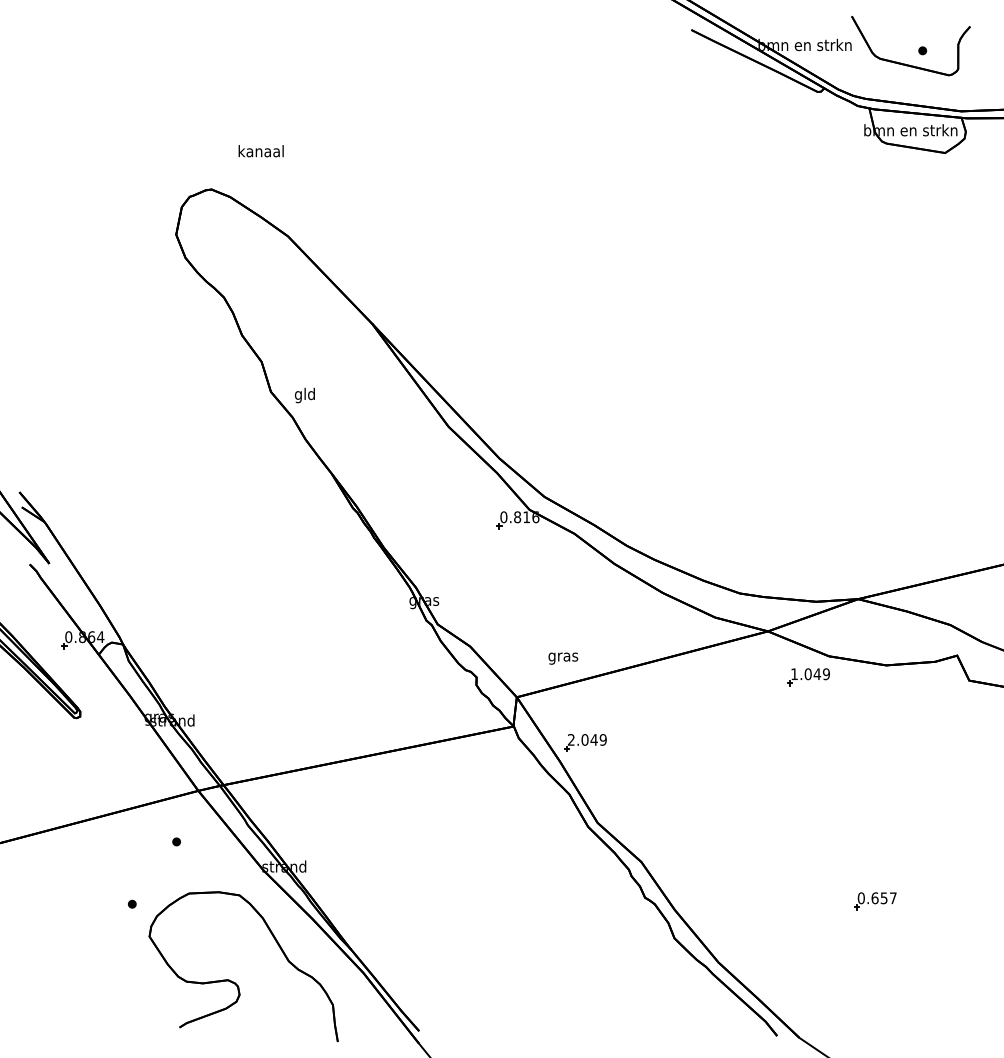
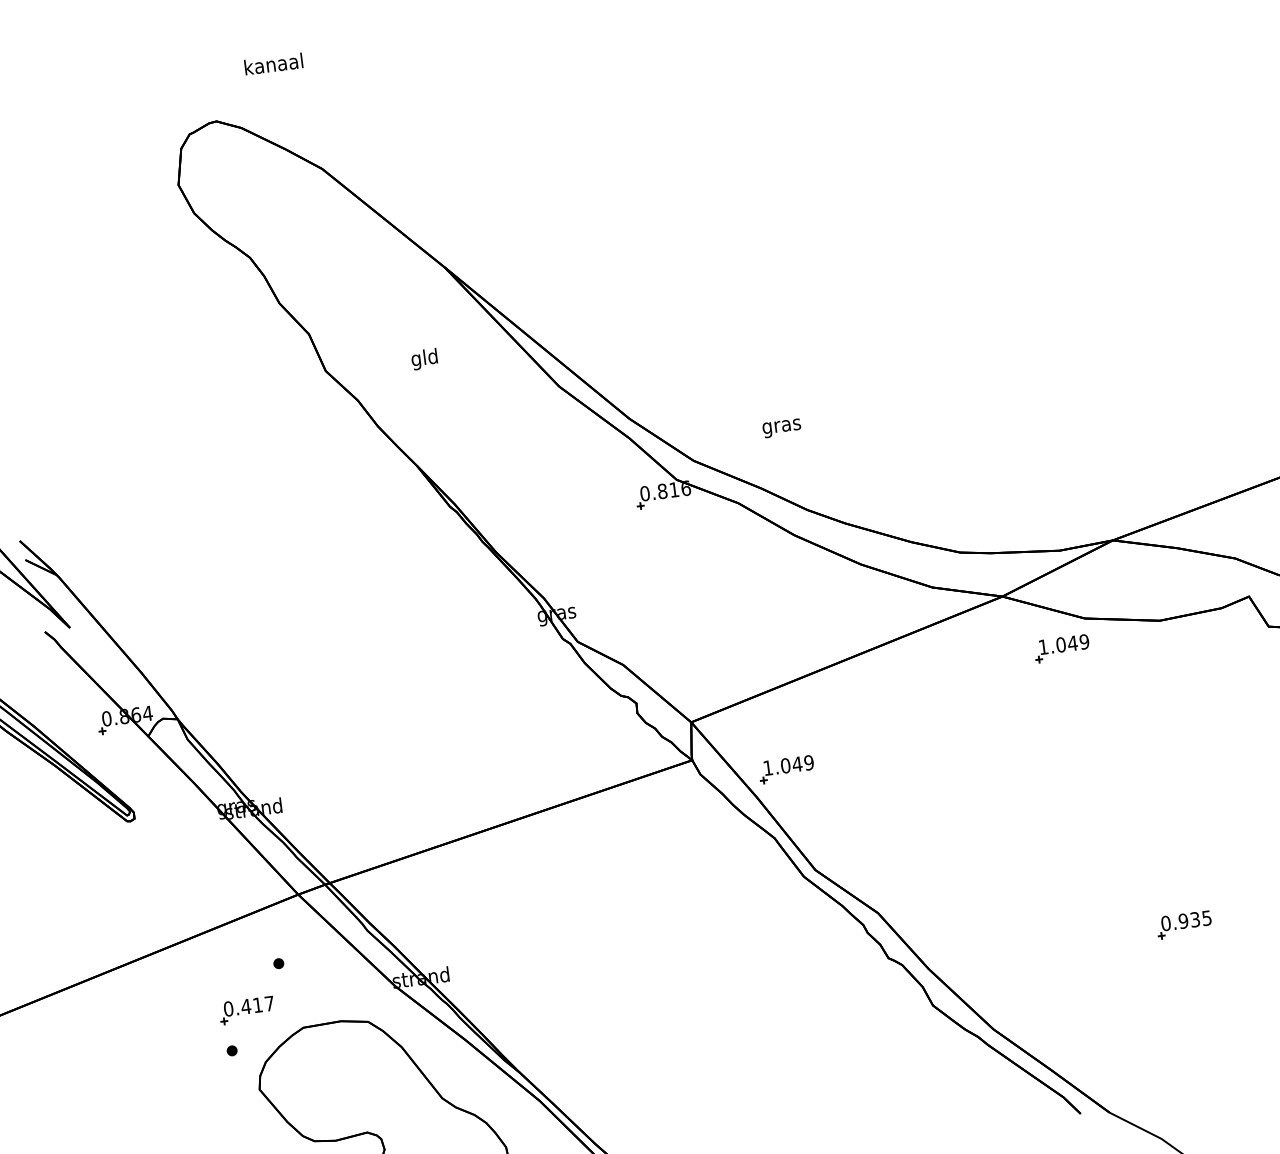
text: (304, 395) -> (424, 359), moved
text: (563, 658) -> (782, 428), moved
text: (571, 739) -> (768, 767), 2.049 -> 1.049
part: (147, 874) -> (246, 1010), added
text: (883, 898) -> (1194, 920), 0.657 -> 0.935

